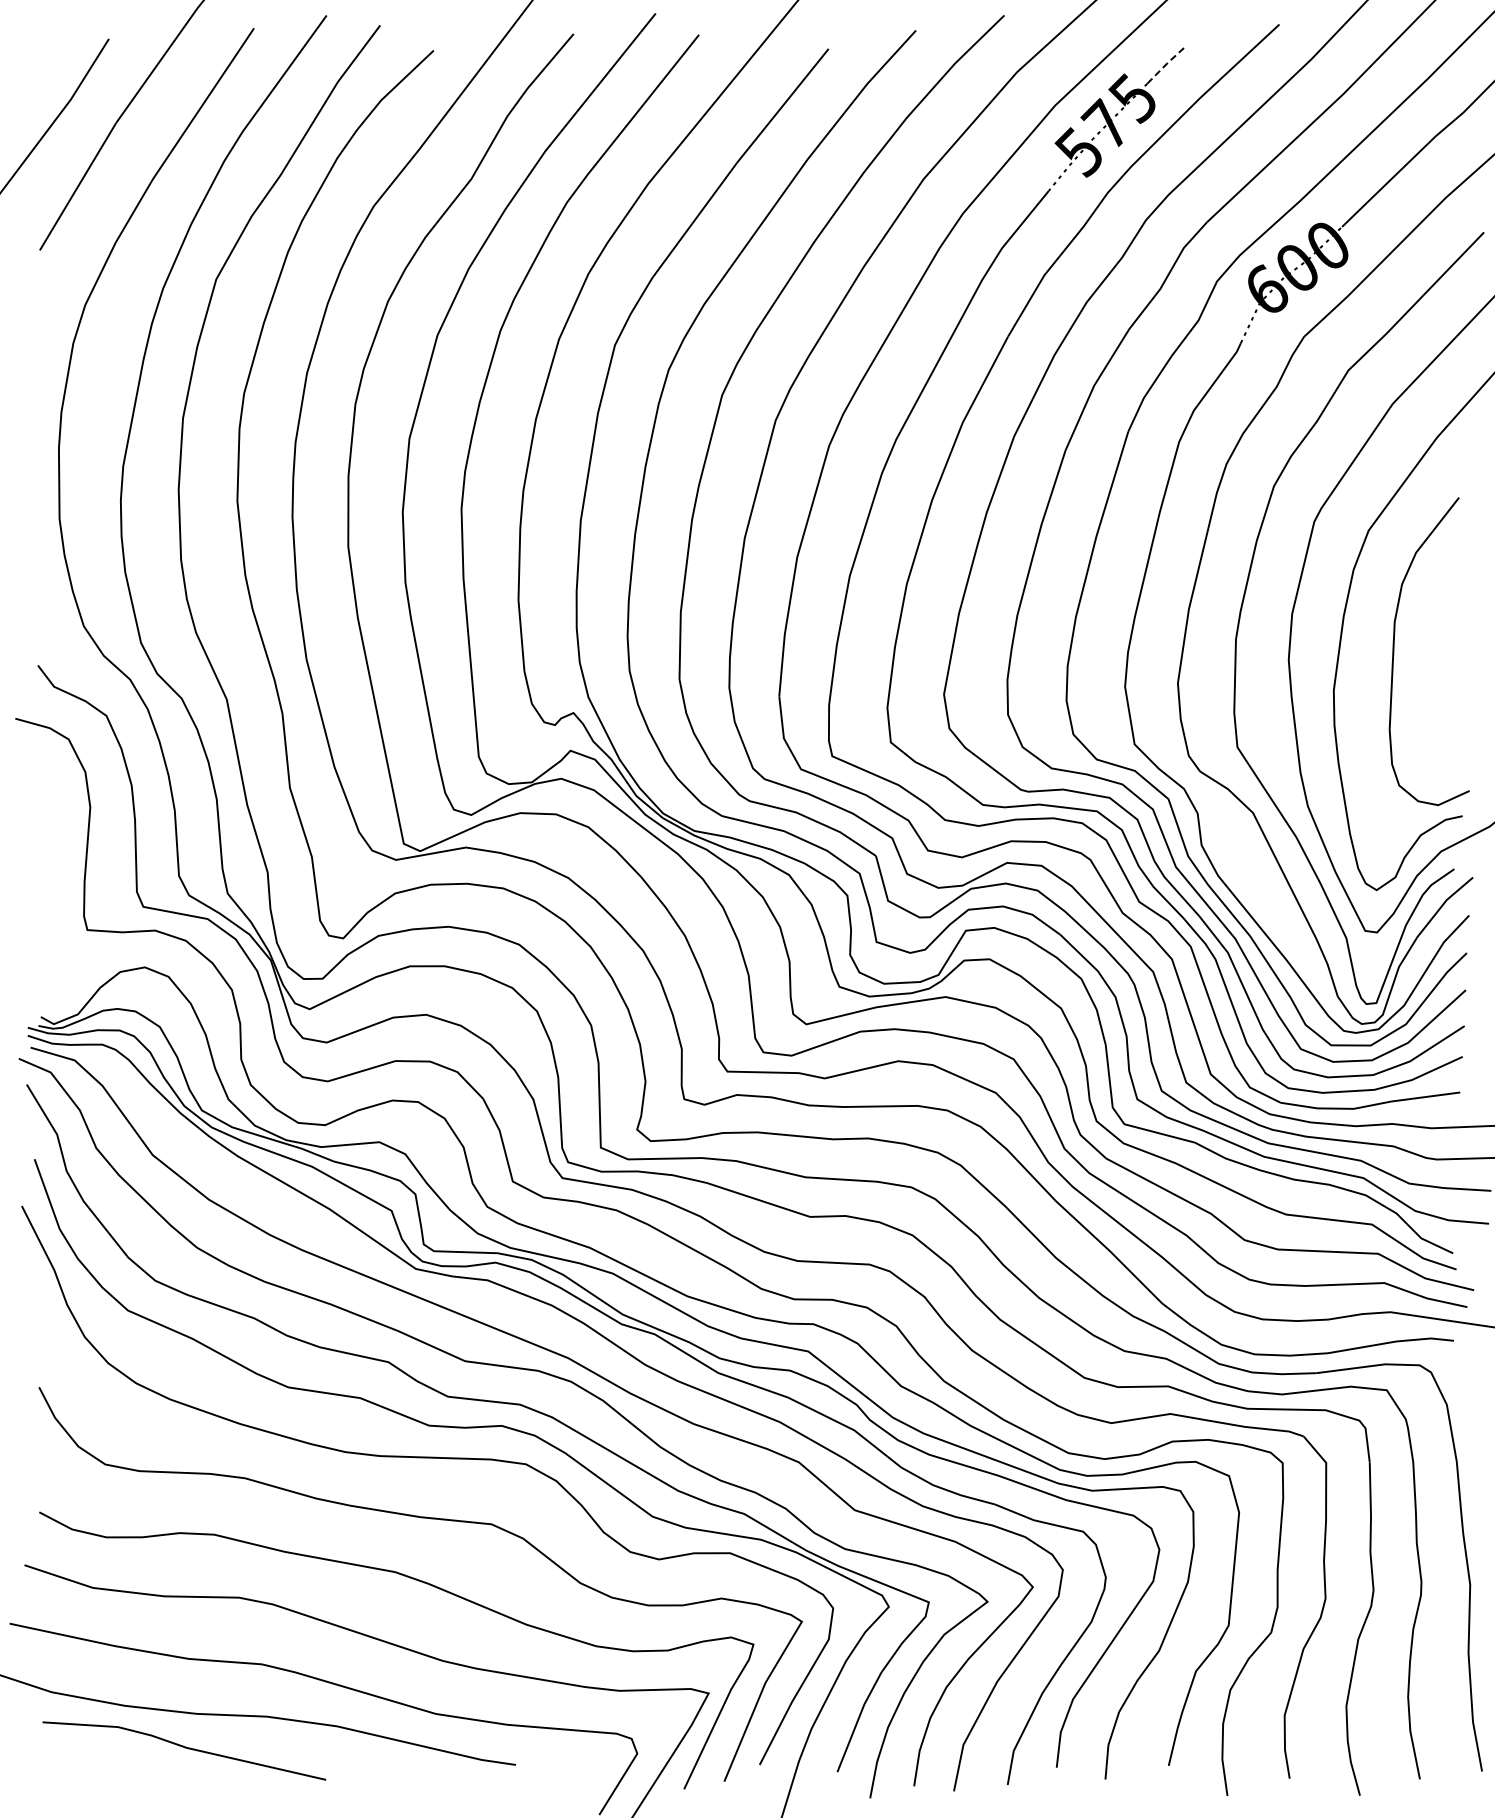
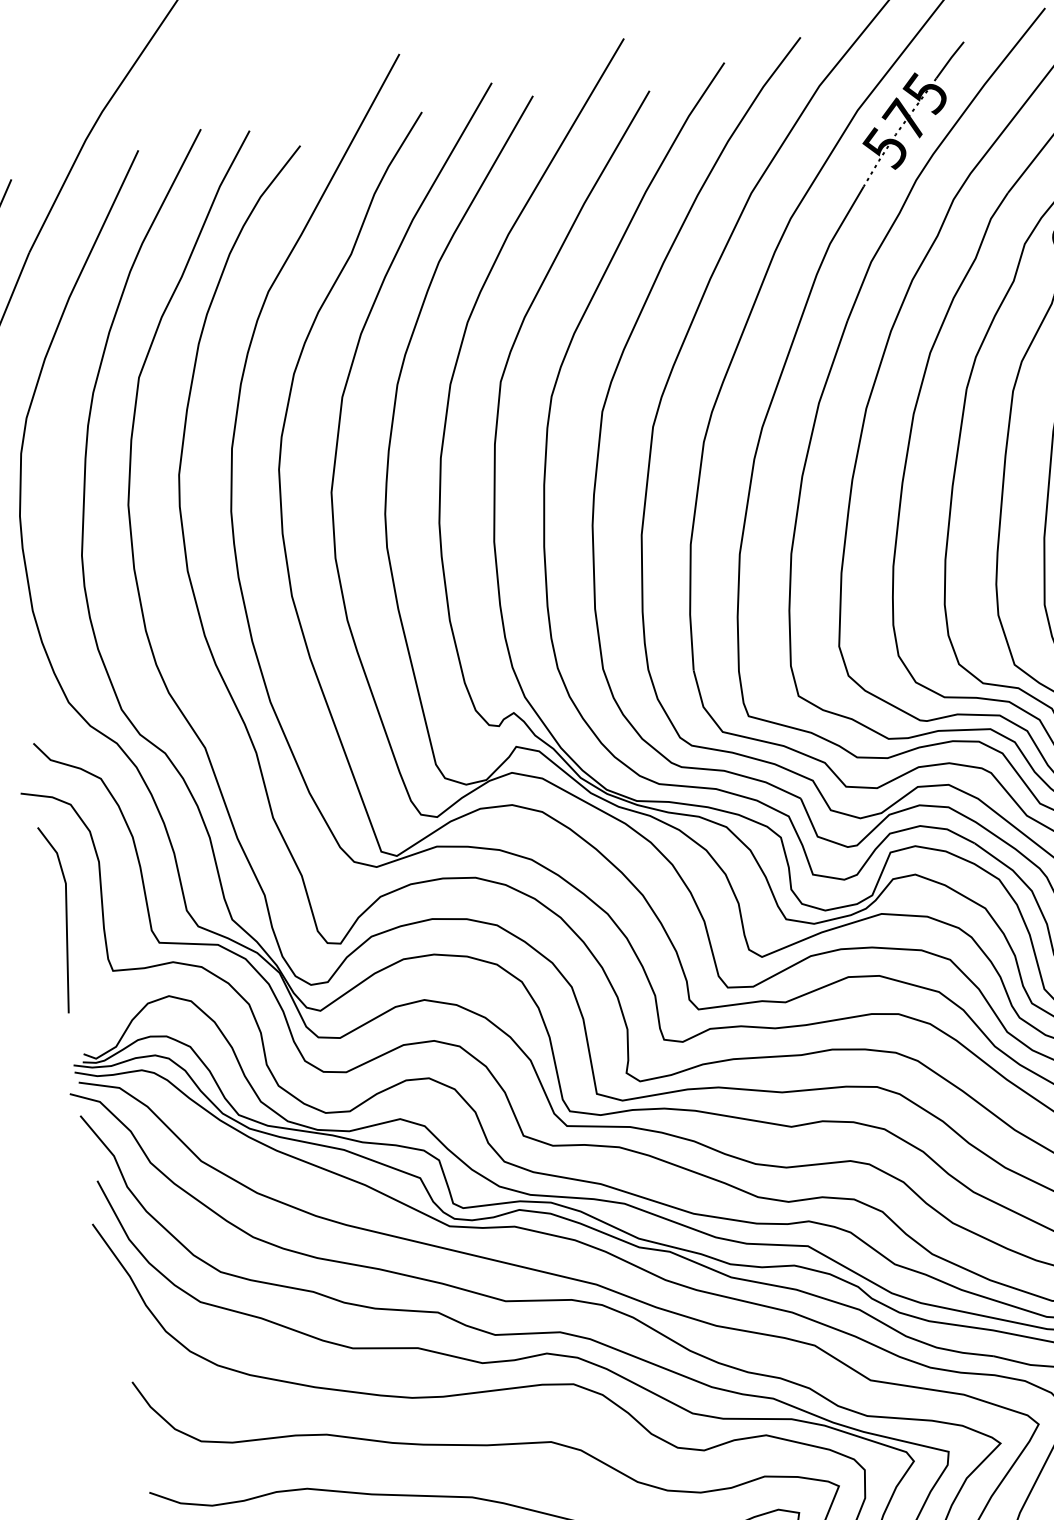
line: (1165, 65) -> (949, 59), dashed -> solid
line: (43, 866) -> (65, 920), added

